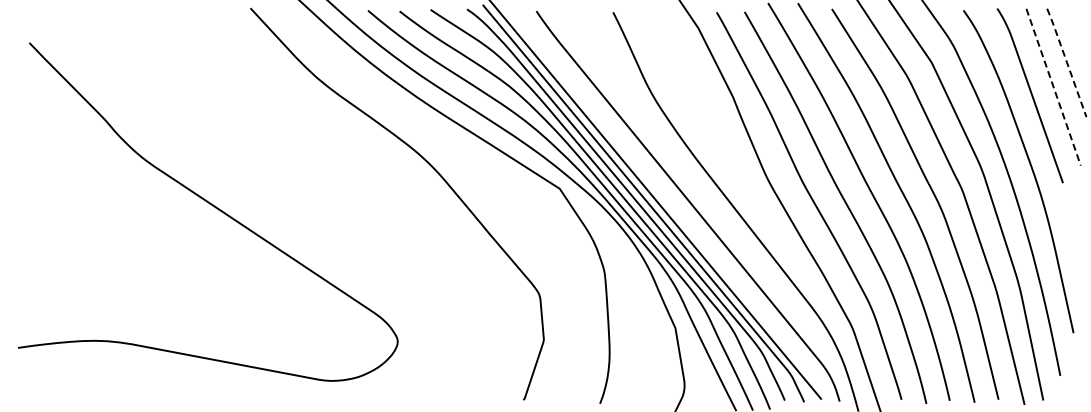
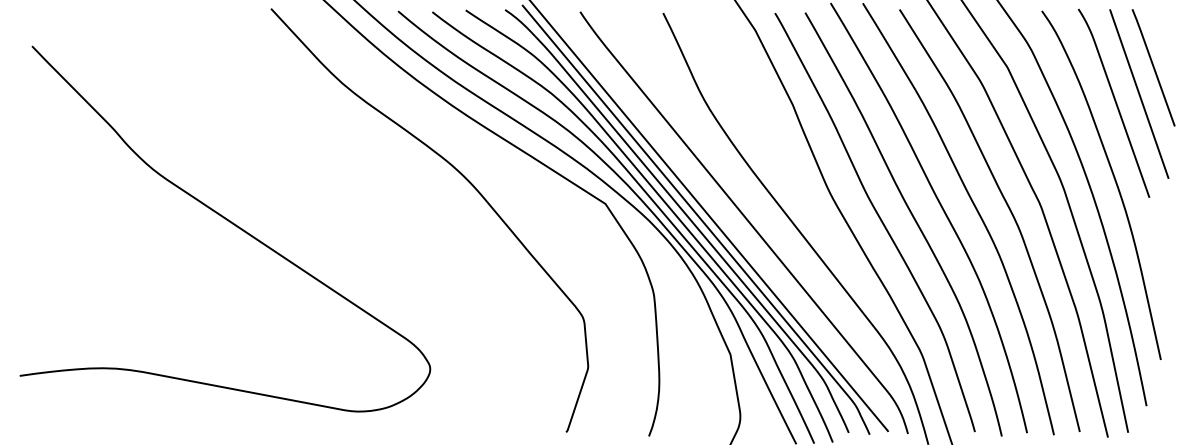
line: (1066, 62) -> (1153, 67), dashed -> solid
line: (1053, 87) -> (1139, 94), dashed -> solid

